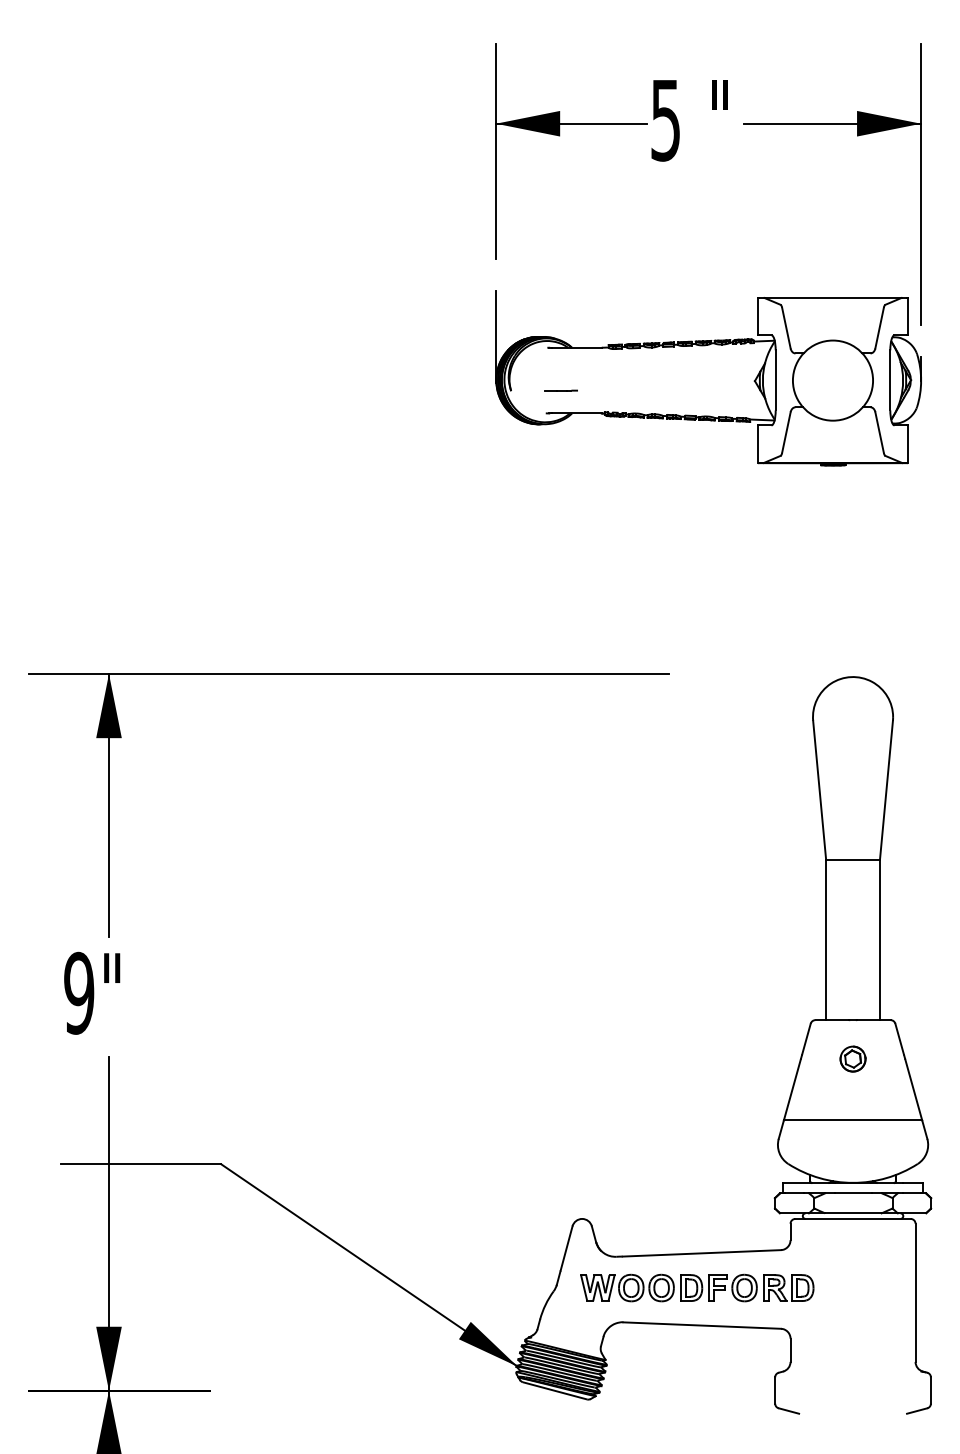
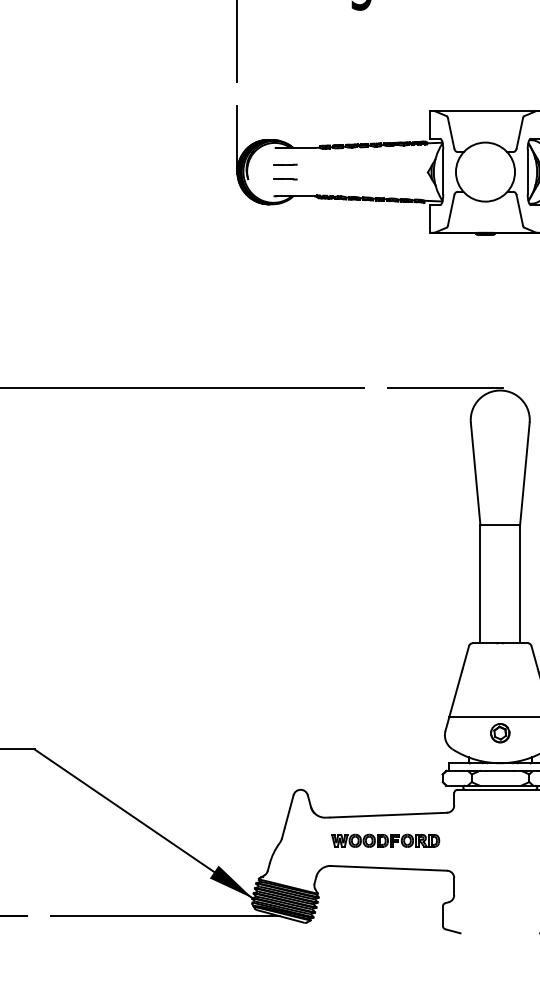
line: (560, 370) -> (284, 164), added
line: (778, 674) -> (445, 388), added
part: (852, 1058) -> (499, 732), moved
part: (697, 1288) -> (385, 841), size x0.62
line: (398, 1390) -> (165, 916), added

